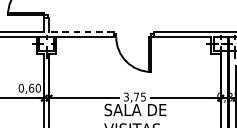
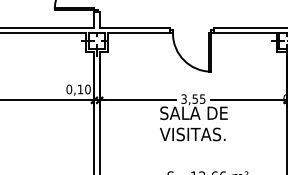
line: (80, 32) -> (134, 28), dashed -> solid
text: (31, 88) -> (80, 89), 0,60 -> 0,10
text: (135, 96) -> (194, 98), 3,75 -> 3,55

